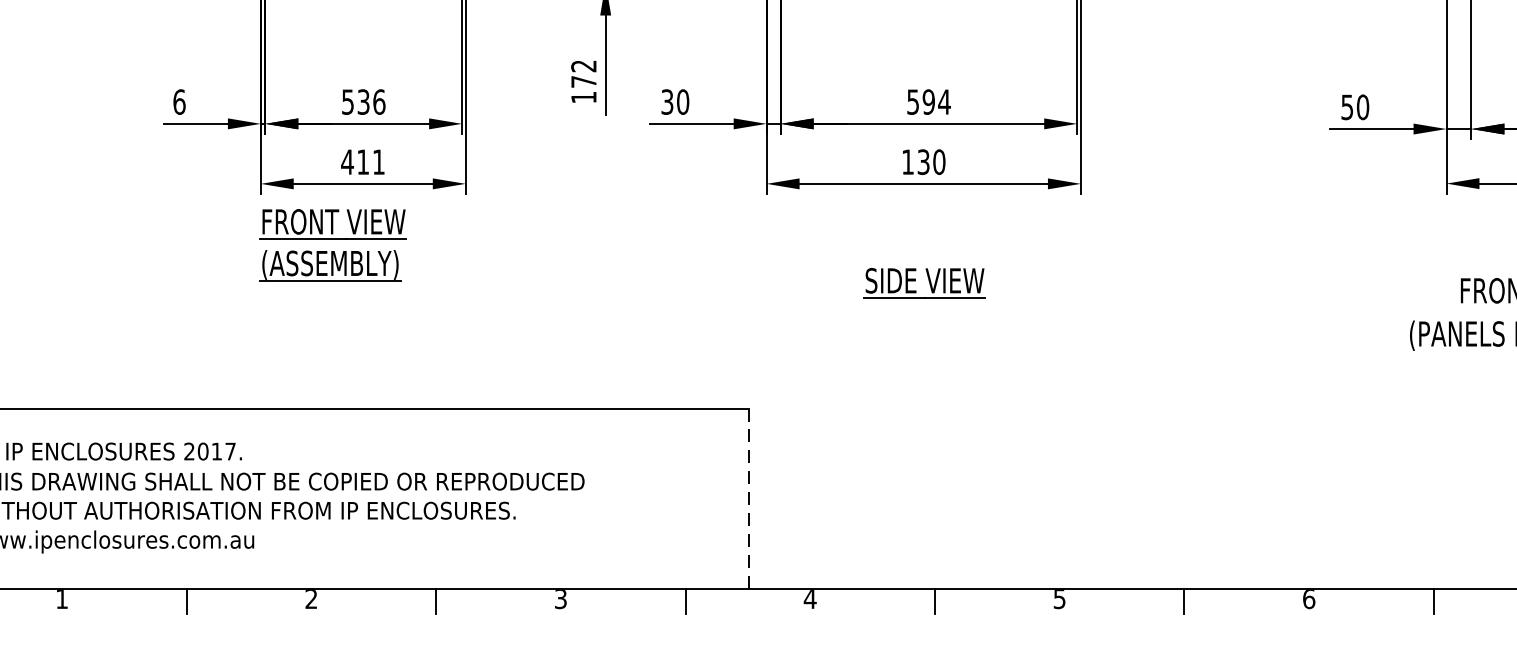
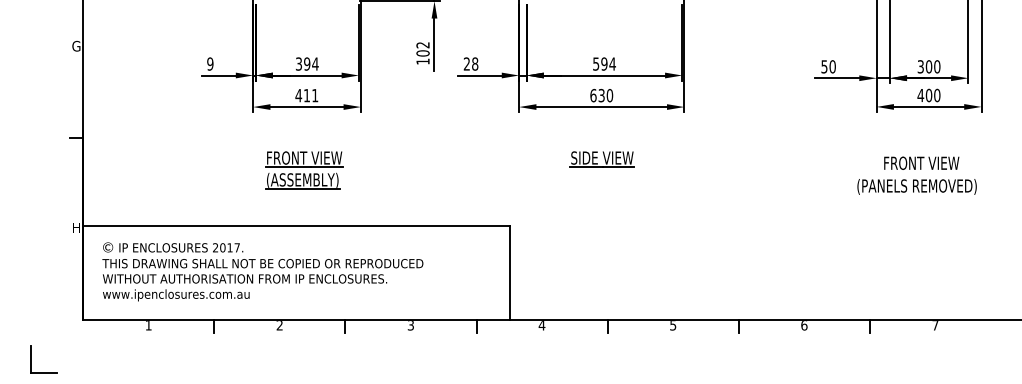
text: (582, 81) -> (422, 53), 172 -> 102
text: (179, 101) -> (210, 63), 6 -> 9
text: (364, 101) -> (307, 63), 536 -> 394
text: (674, 101) -> (470, 63), 30 -> 28
text: (908, 161) -> (593, 95), 130 -> 630
part: (333, 245) -> (304, 170), moved
line: (748, 498) -> (509, 272), dashed -> solid

